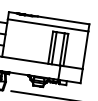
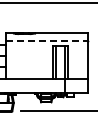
line: (47, 25) -> (46, 40), solid -> dashed

